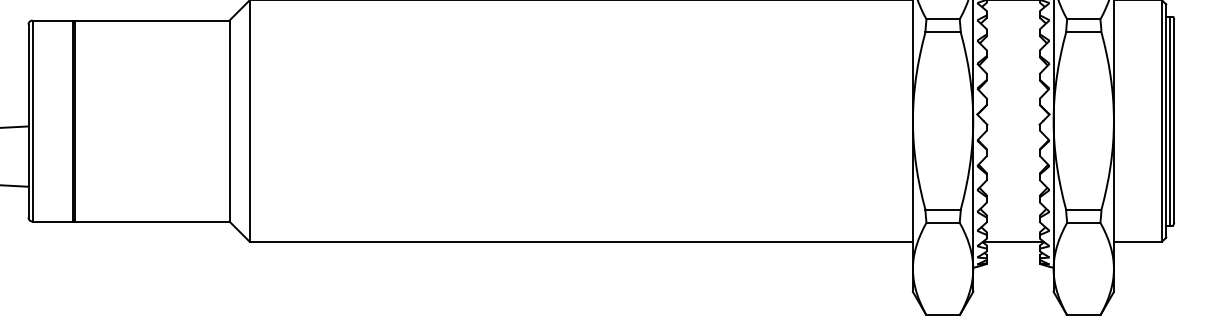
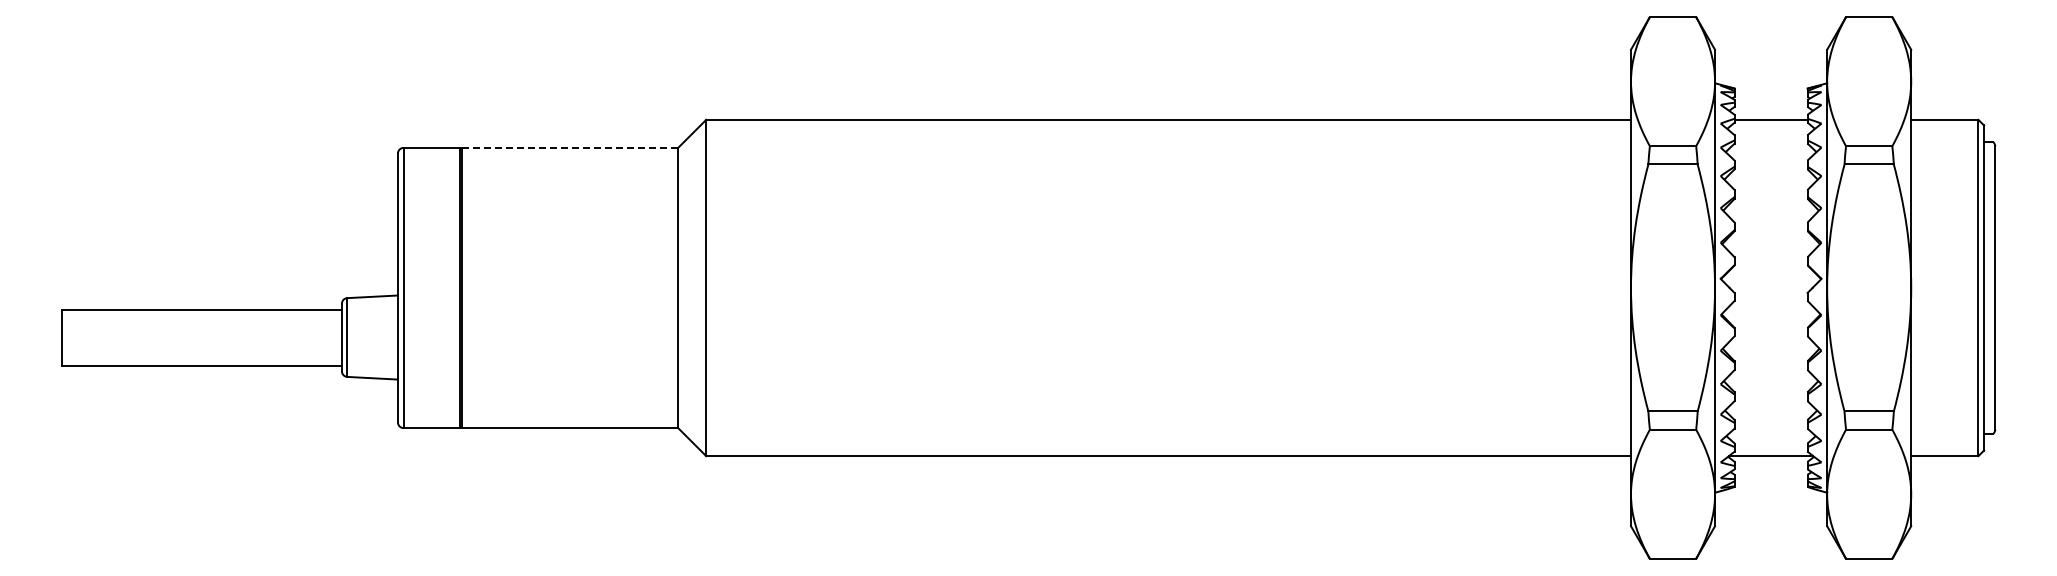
line: (152, 20) -> (570, 147), solid -> dashed
line: (1170, 120) -> (1989, 287), removed

